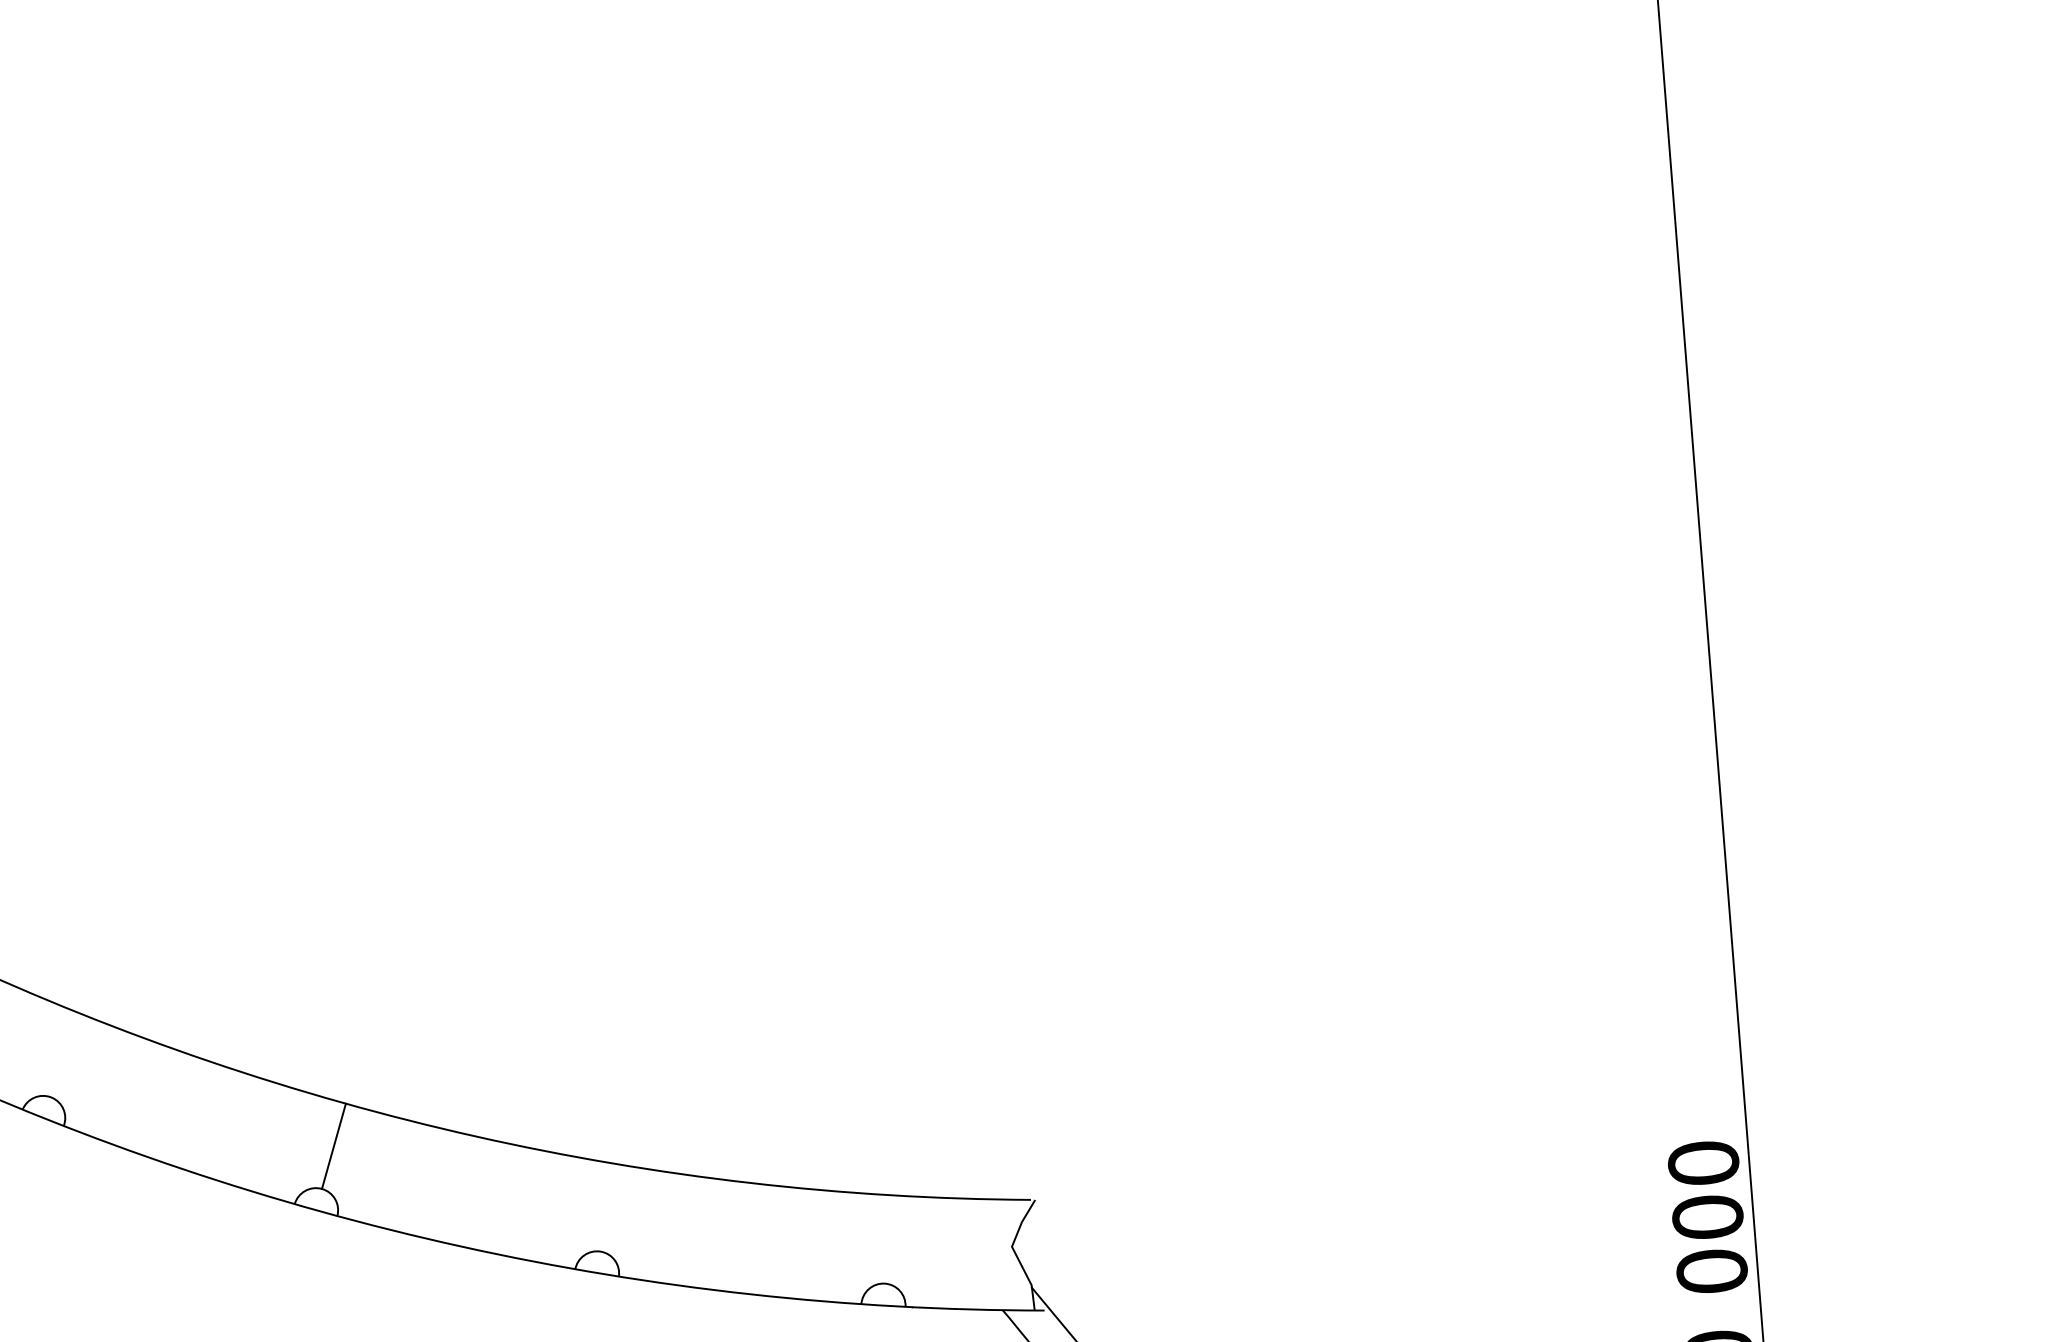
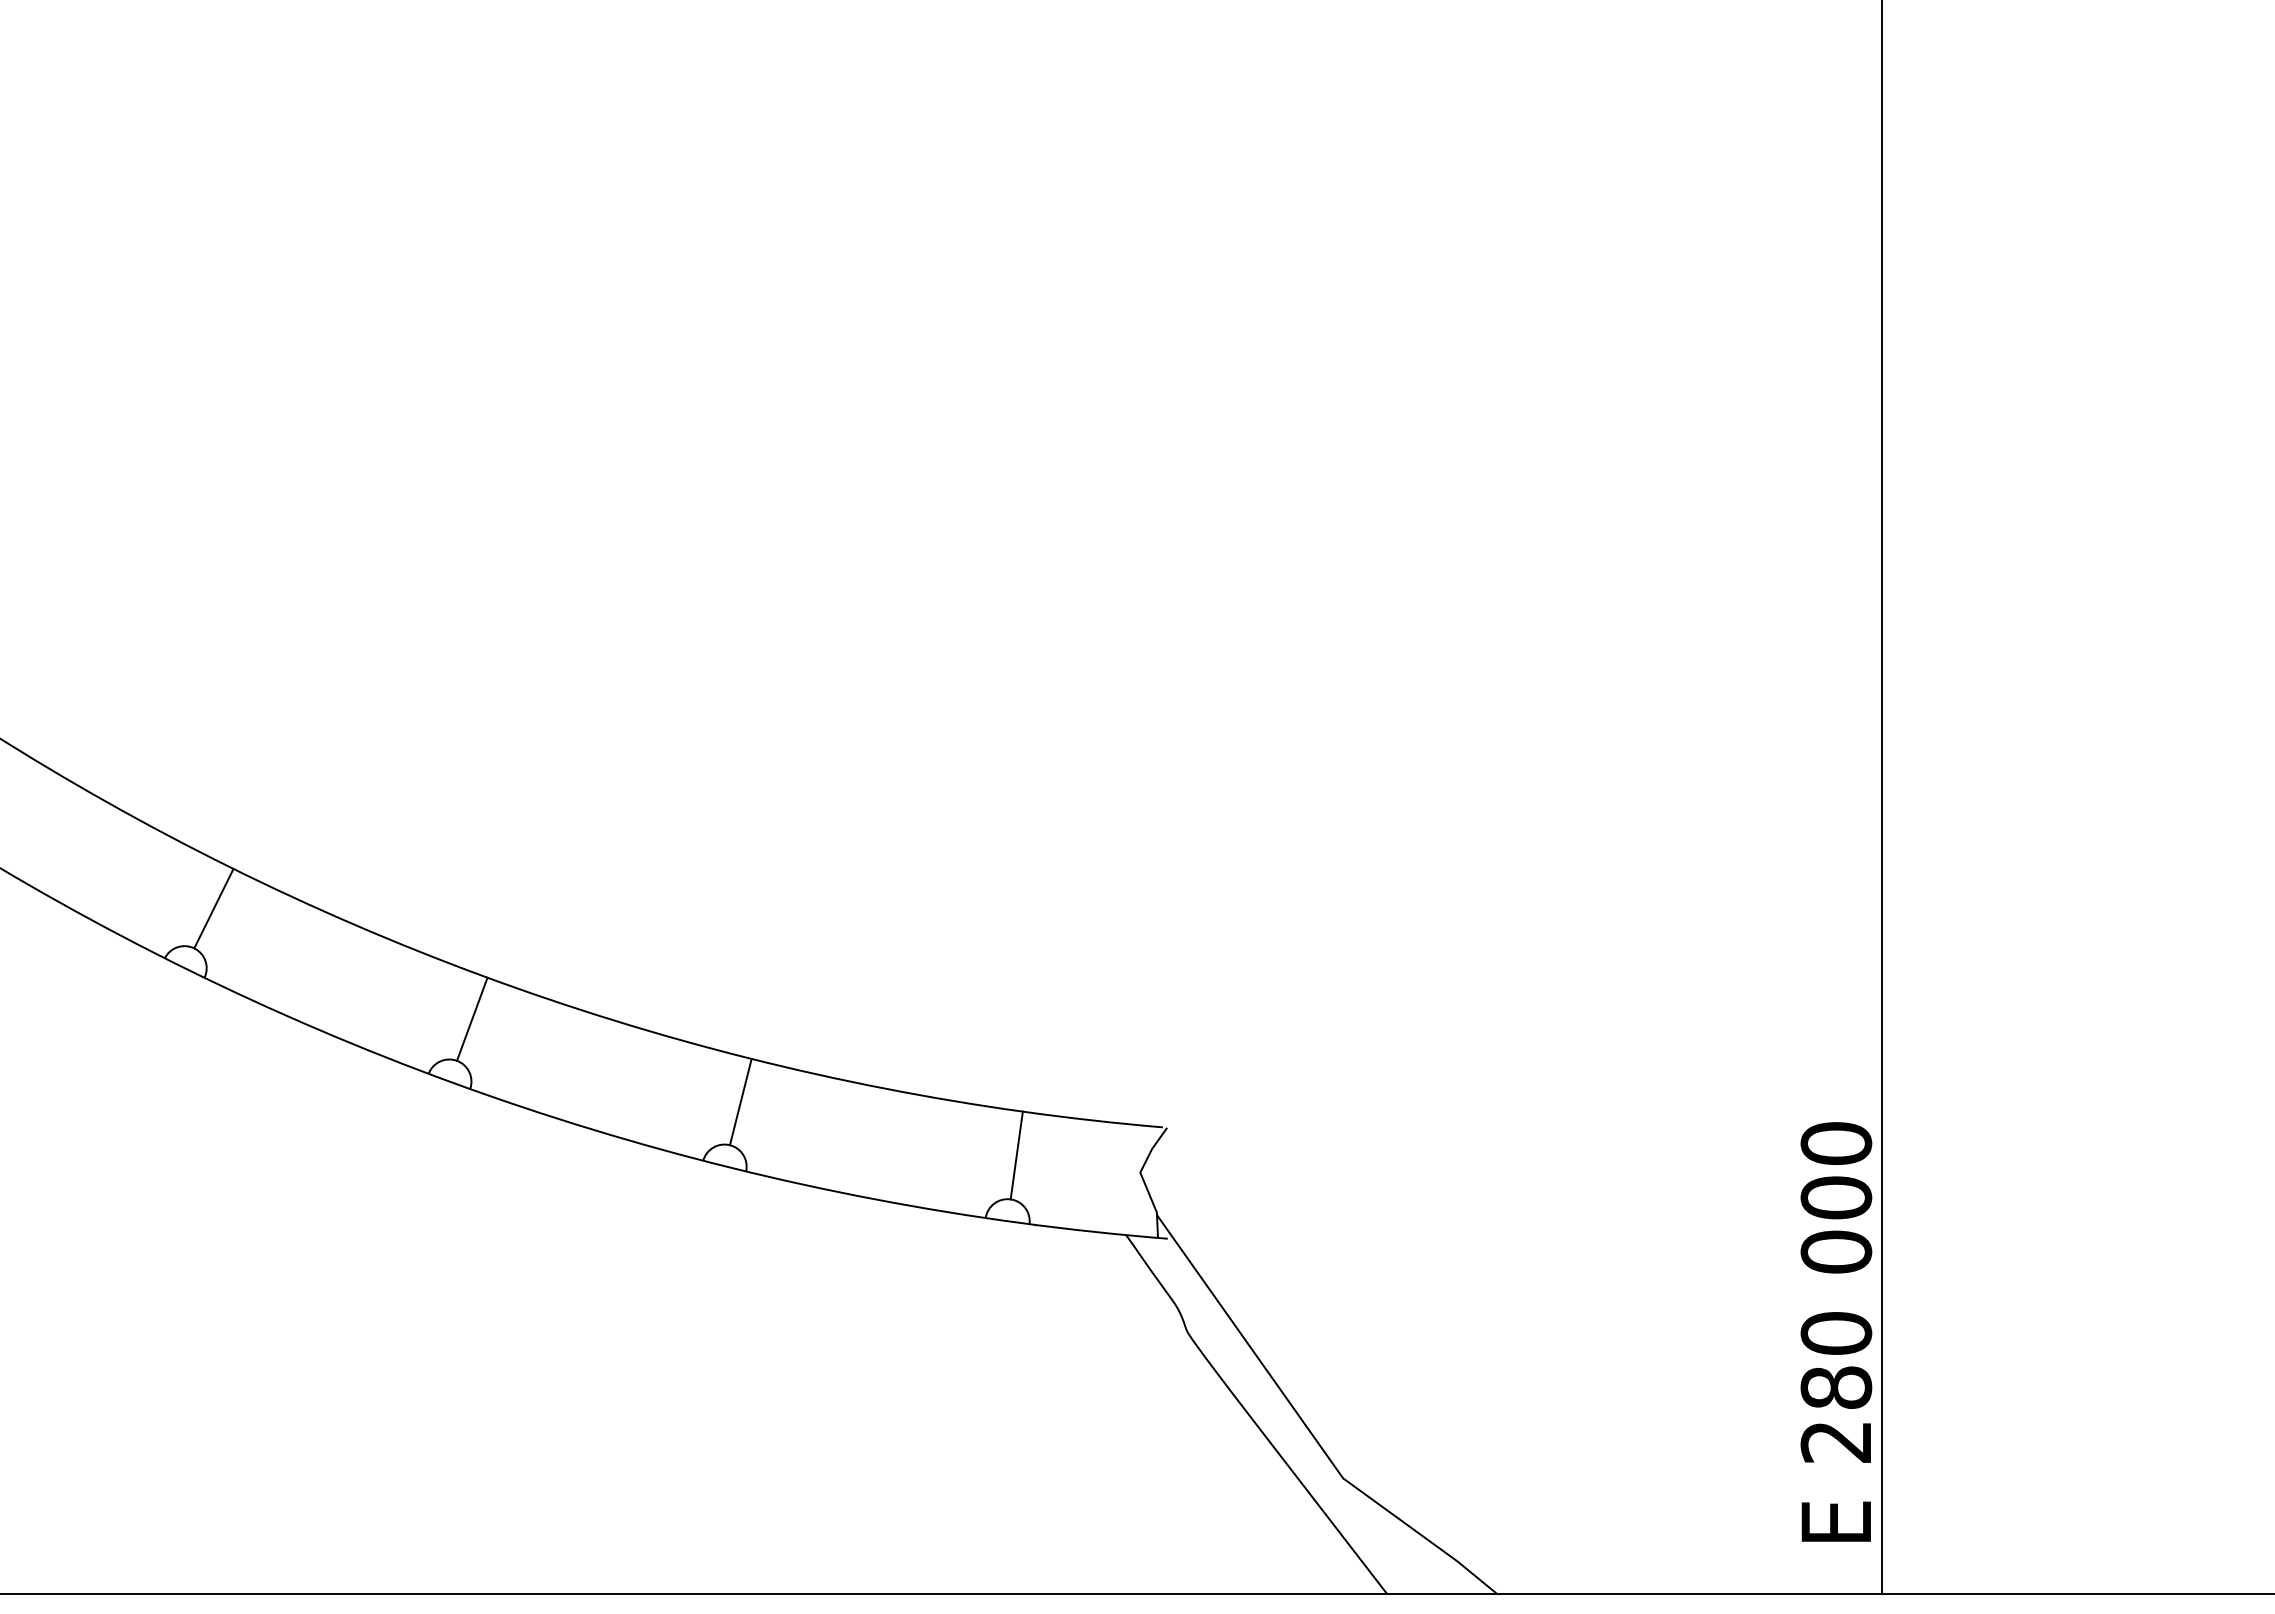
line: (67, 1056) -> (213, 908), added
line: (607, 1208) -> (740, 1102), added
line: (887, 1239) -> (1016, 1155), added

